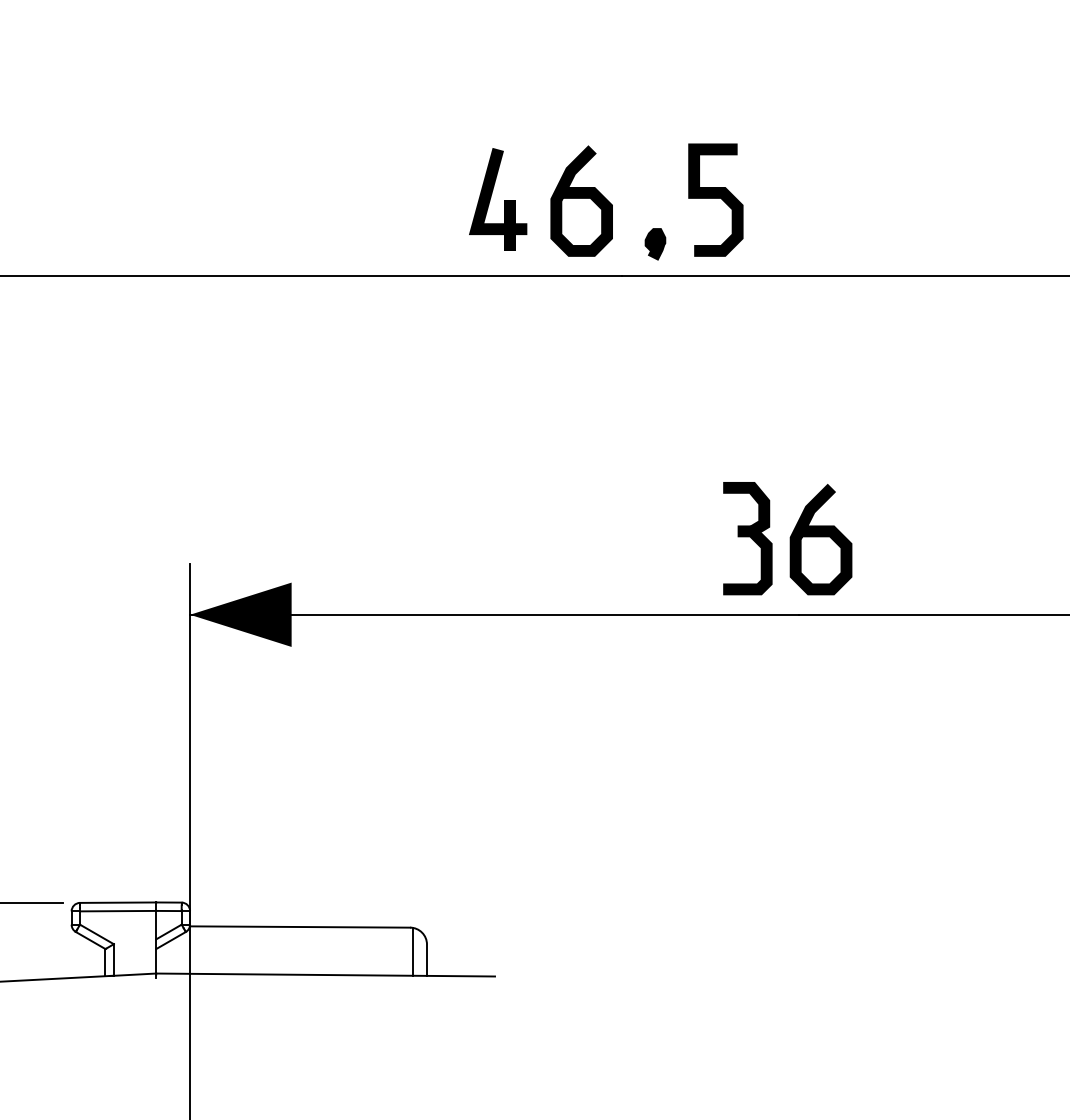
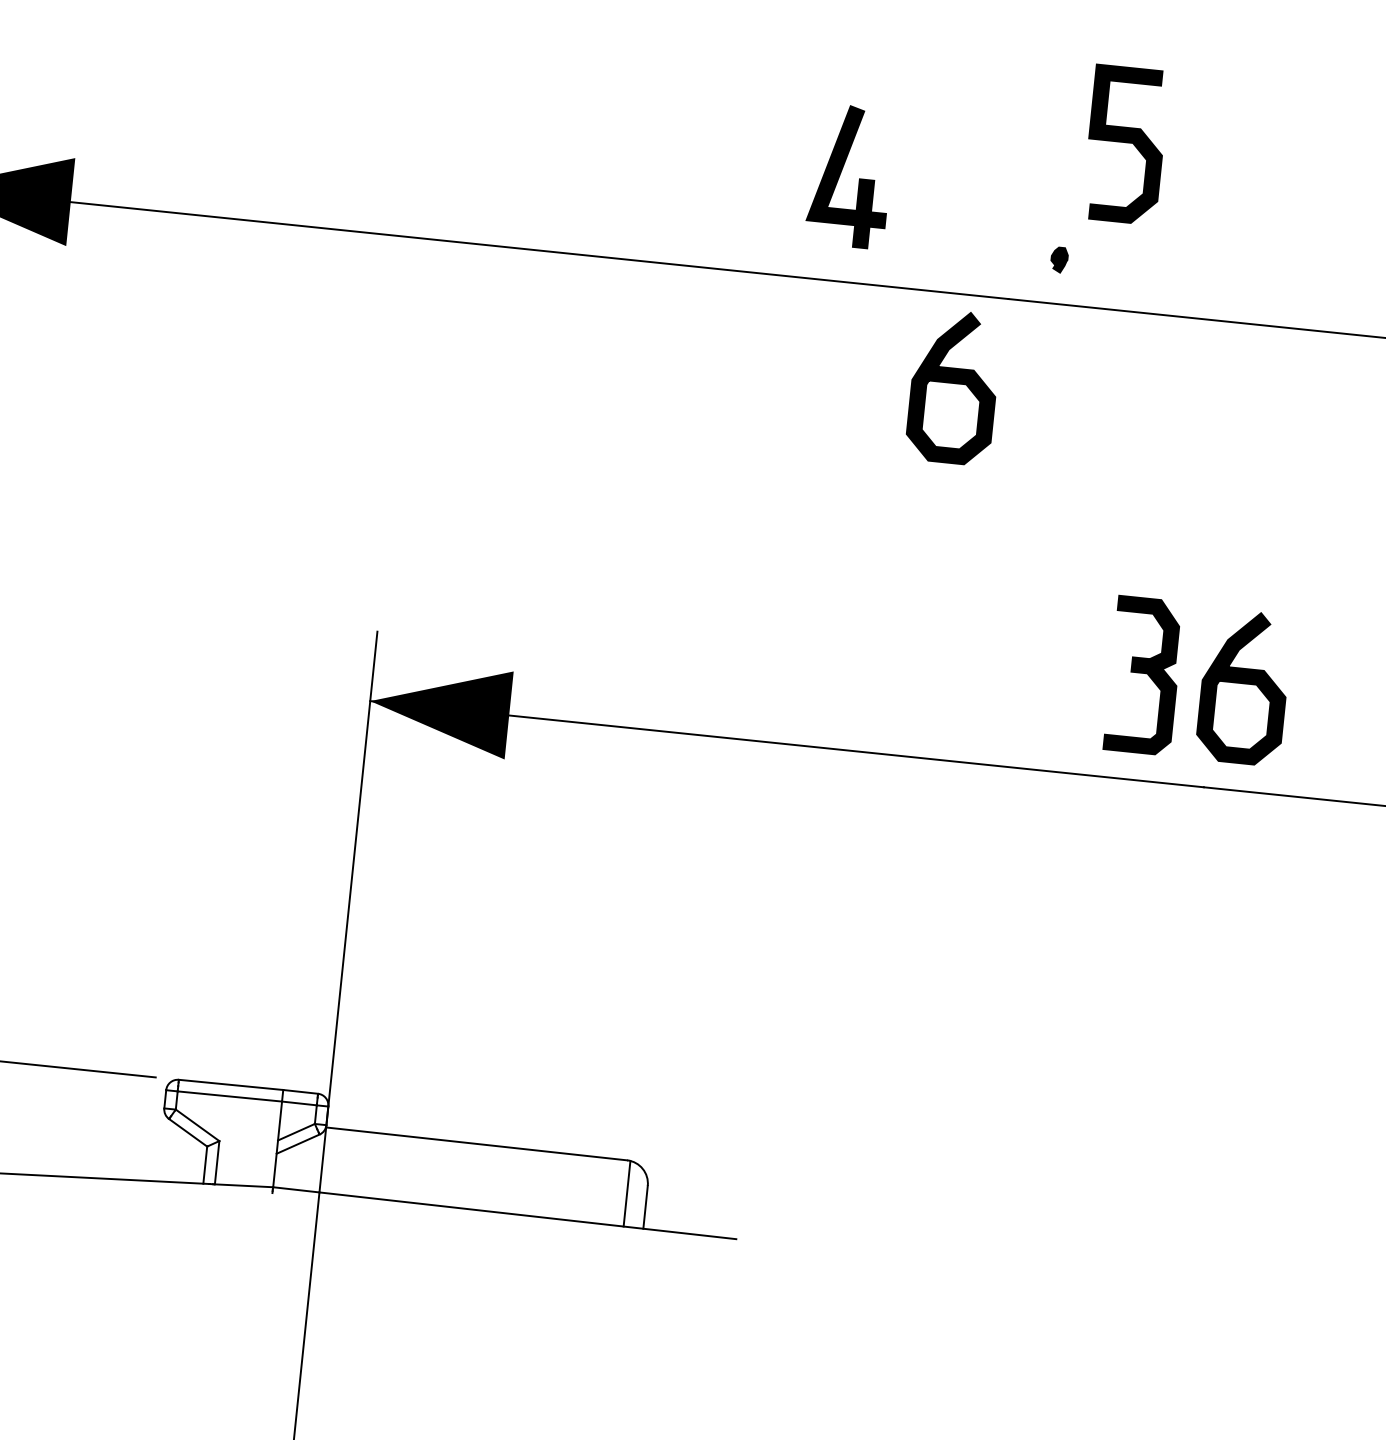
curve: (581, 198) -> (954, 383), moved
curve: (715, 198) -> (1125, 142), moved
part: (655, 244) -> (1059, 260), size x0.6

